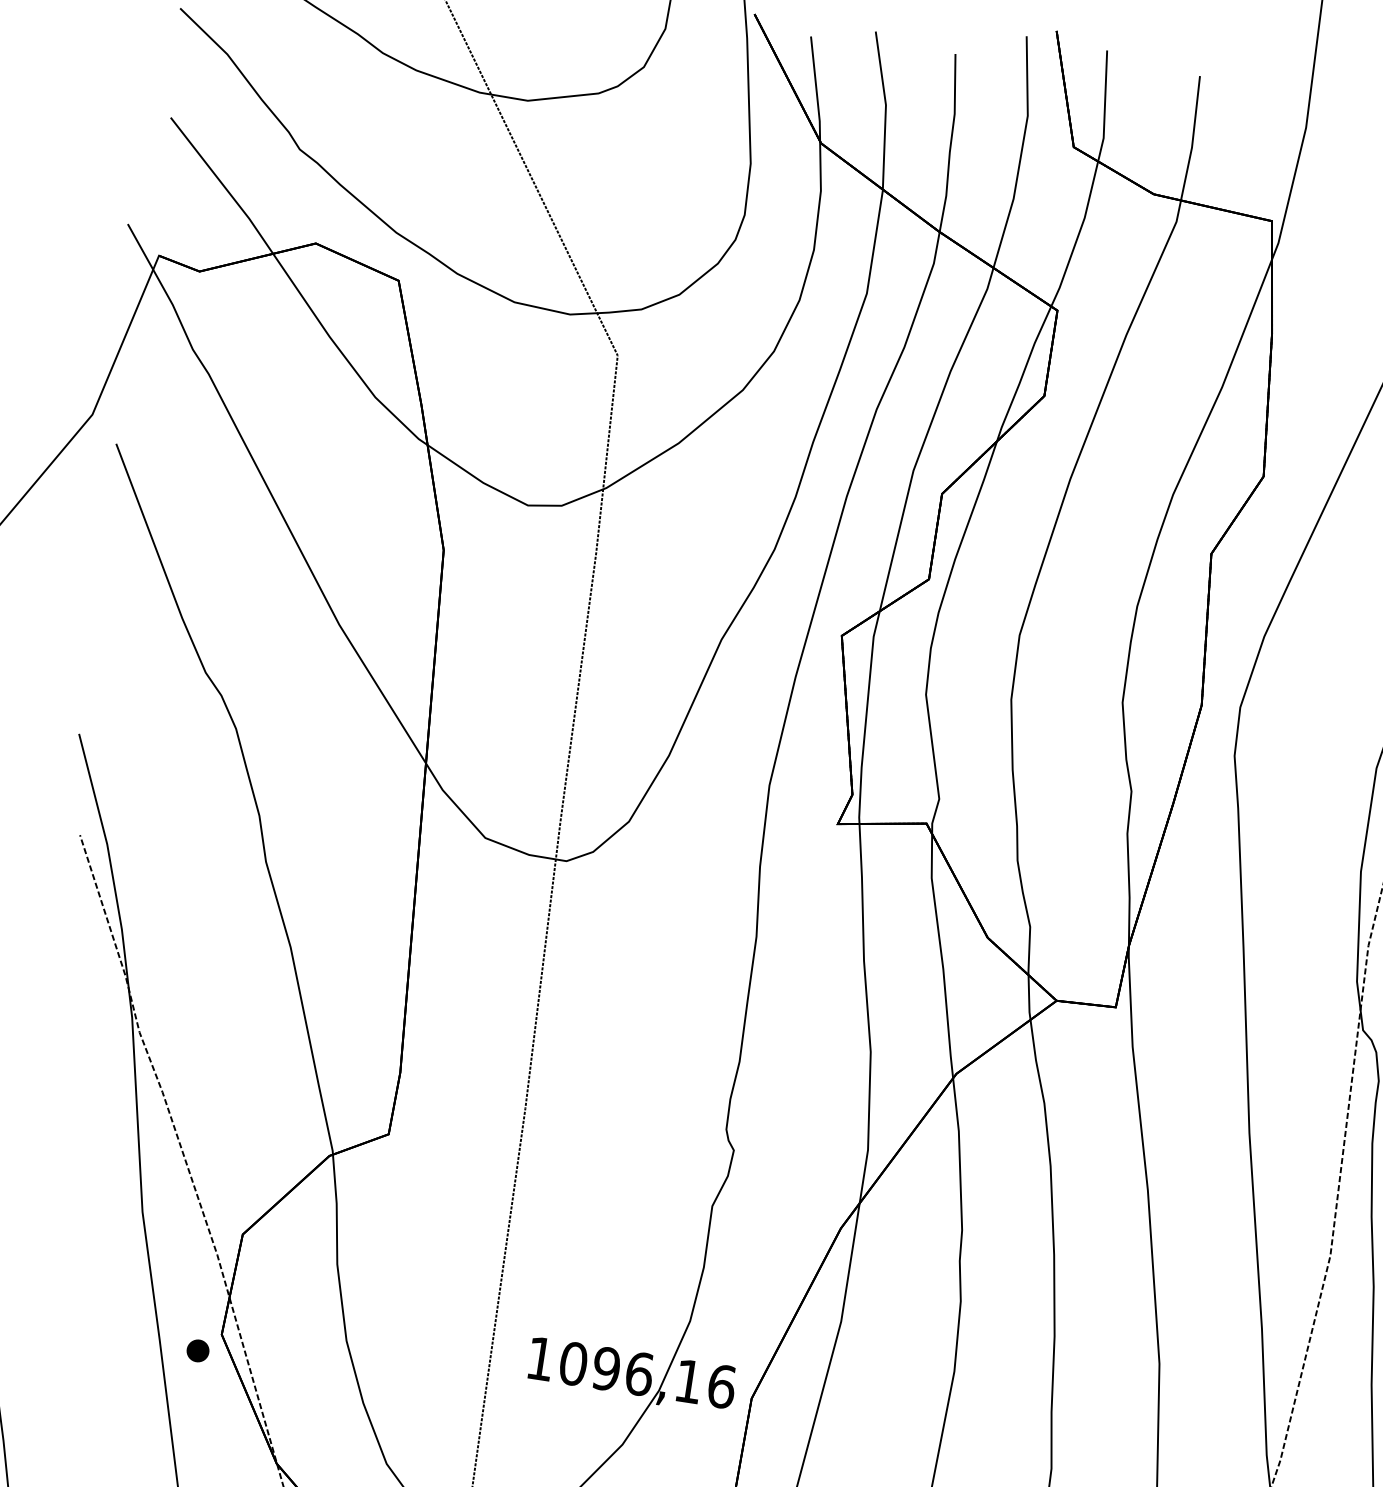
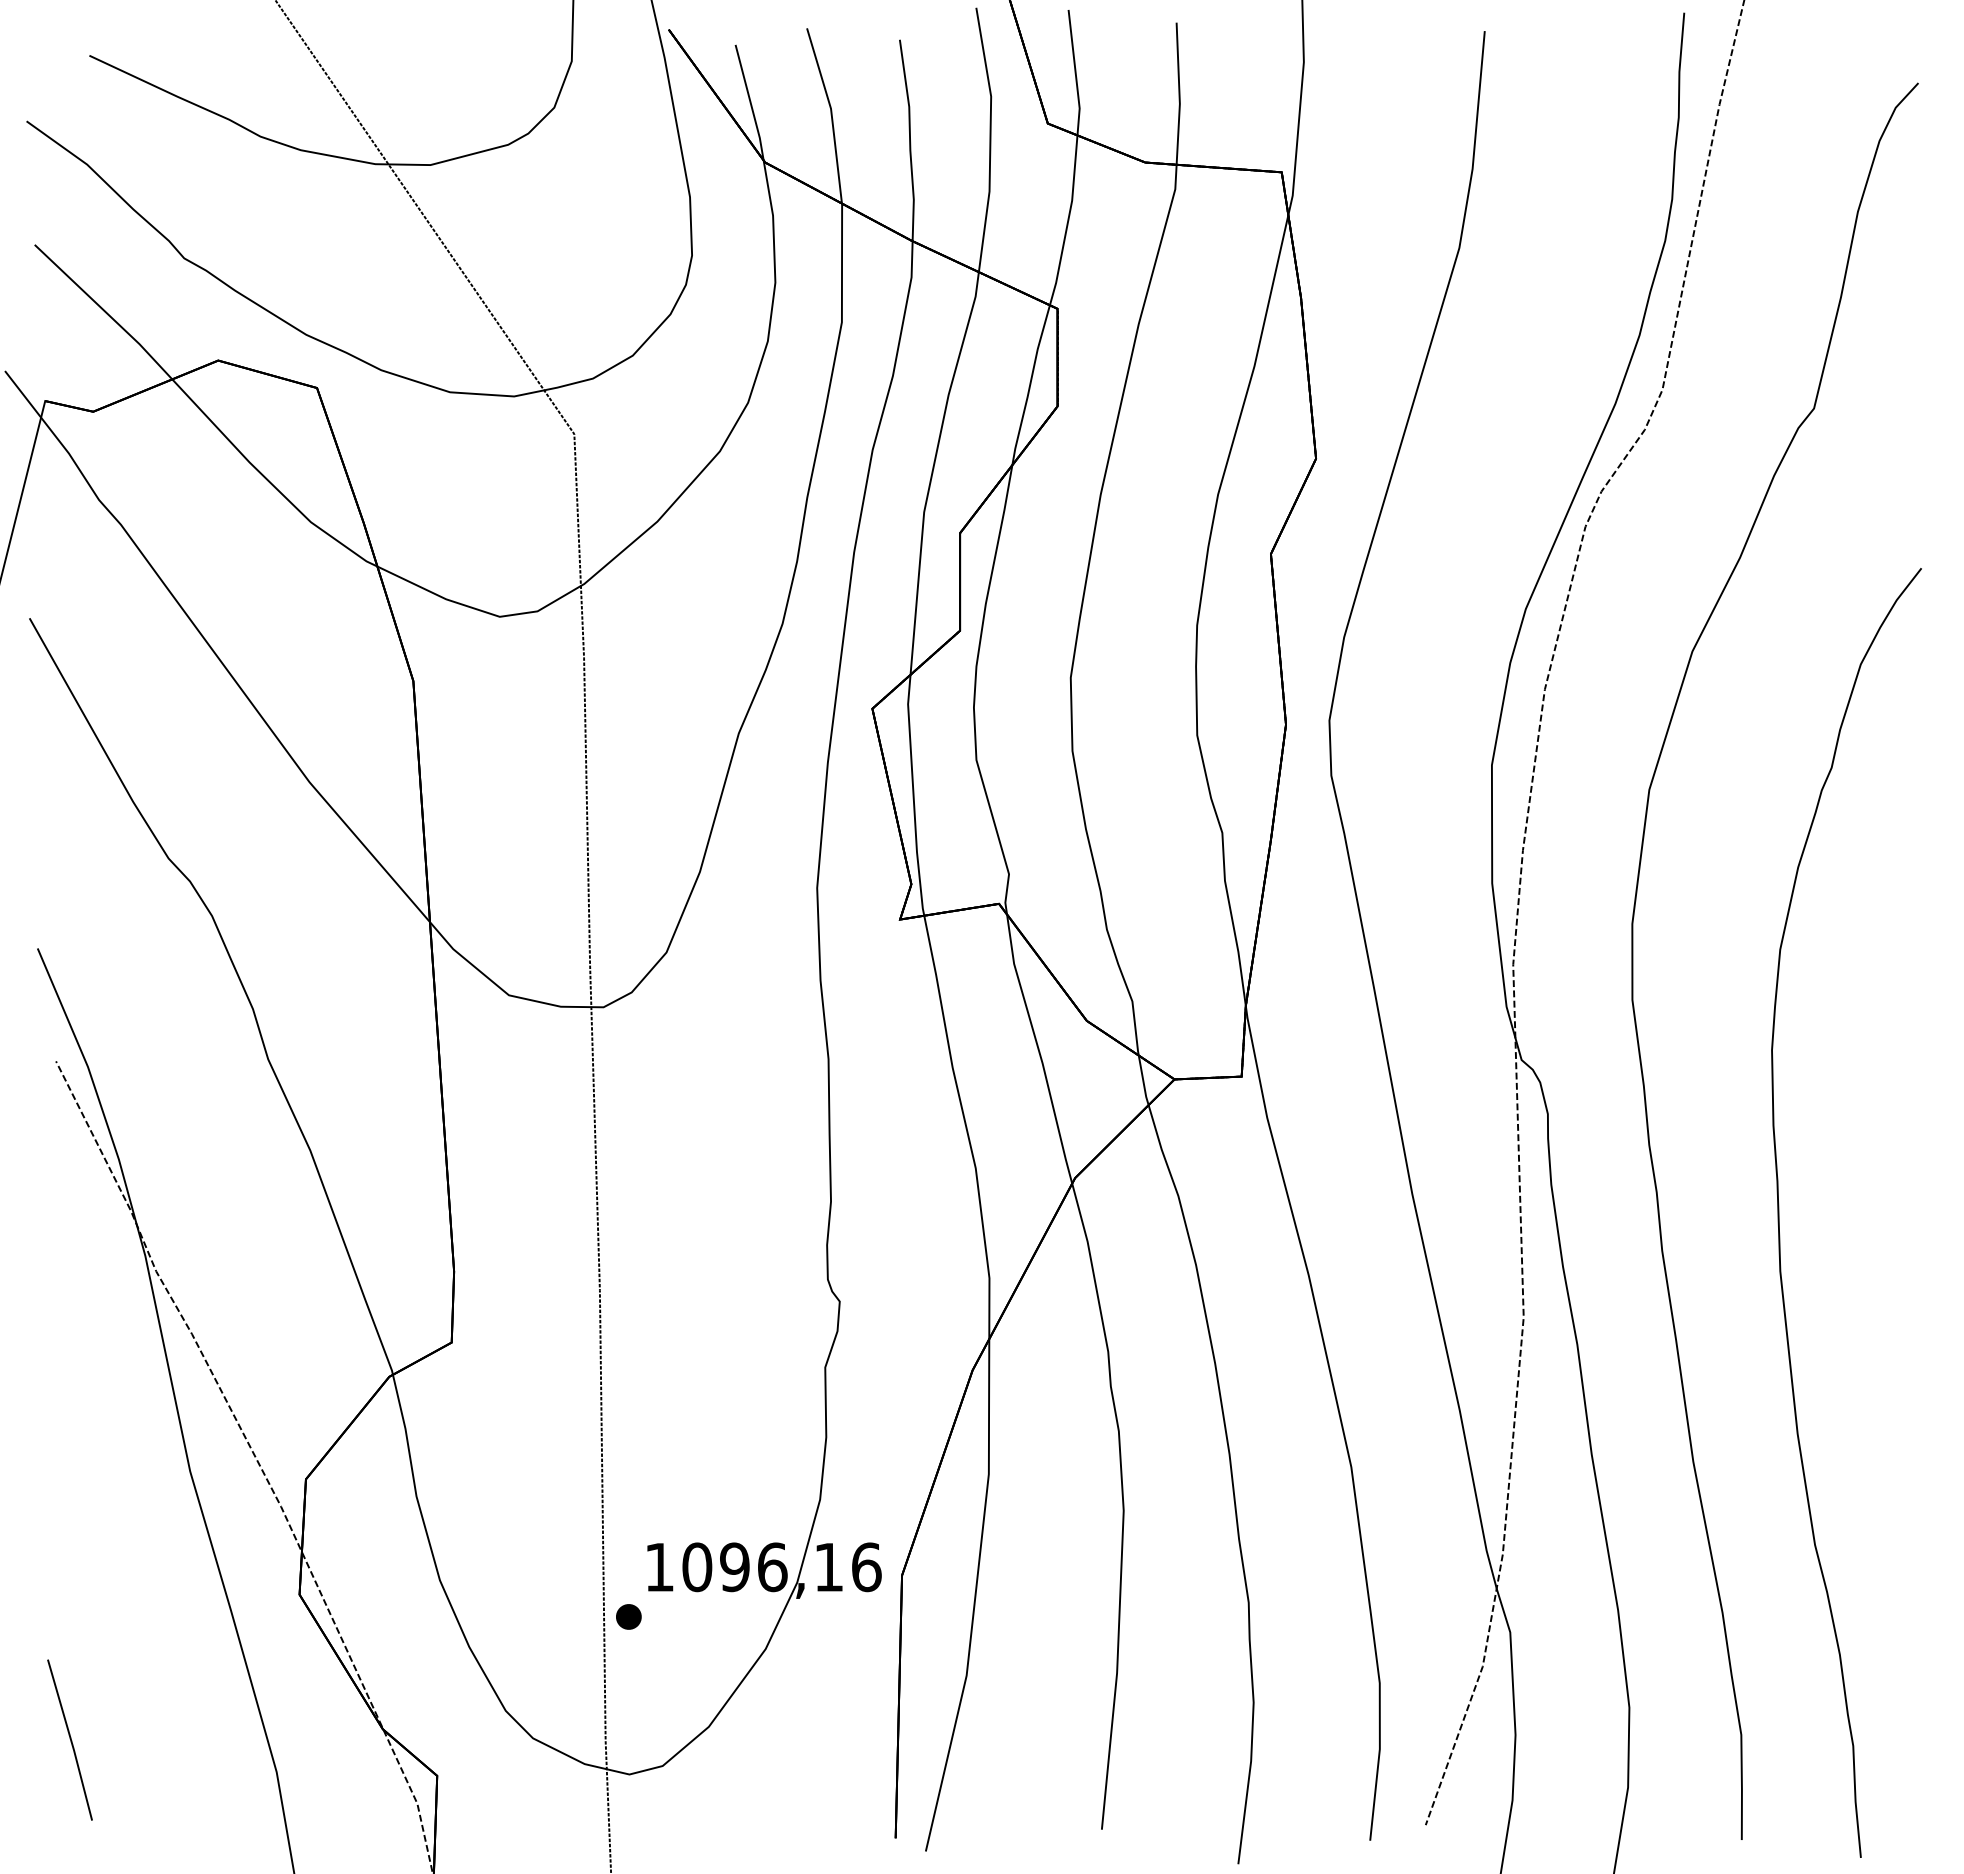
part: (197, 1350) -> (628, 1616), moved

